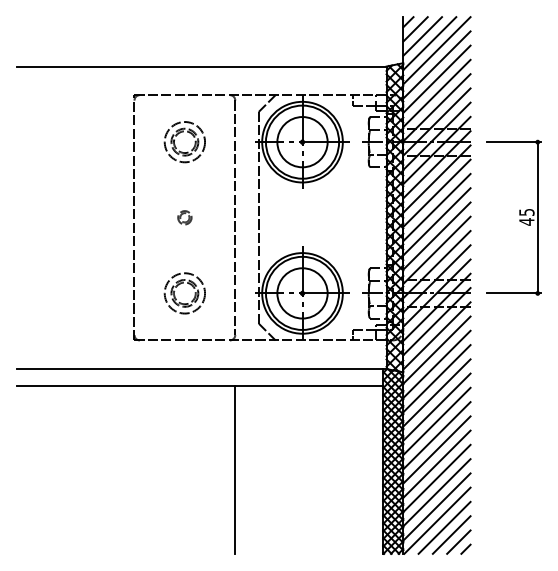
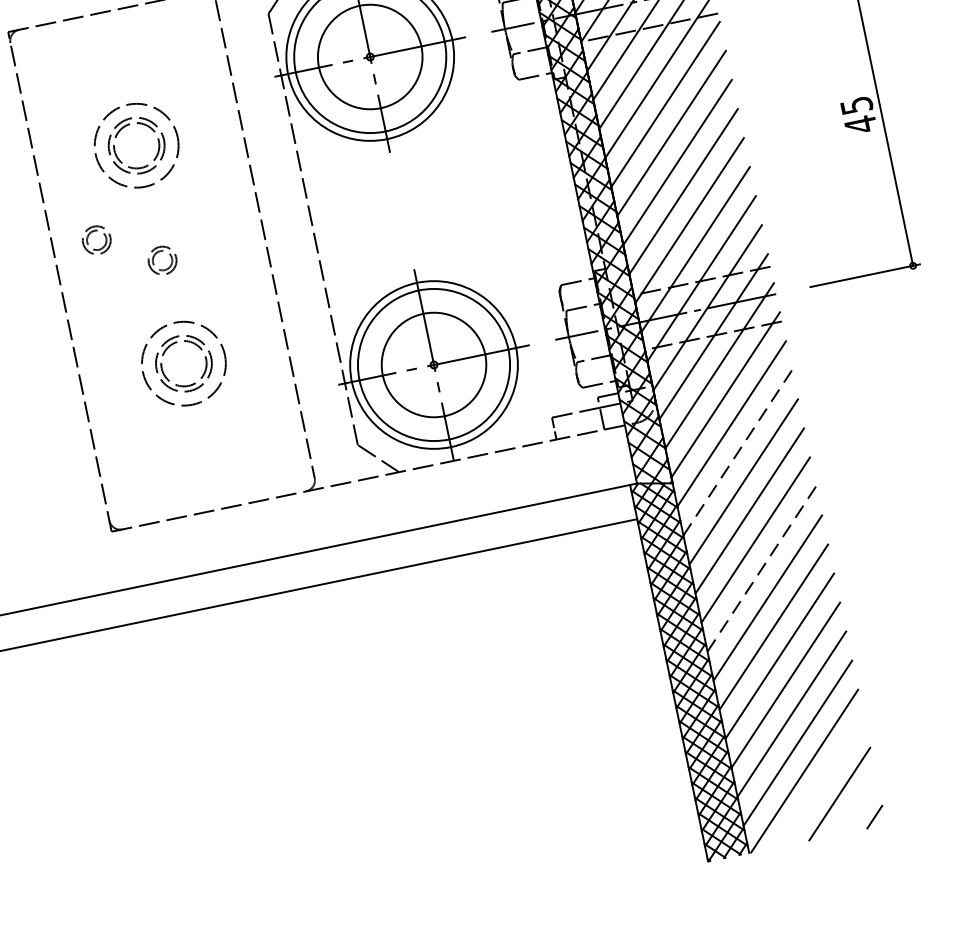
part: (175, 144) -> (118, 154), moved
circle: (155, 201) -> (95, 239), added
part: (175, 291) -> (164, 363), moved
line: (436, 364) -> (736, 453), solid -> dashed
line: (436, 421) -> (760, 569), solid -> dashed
line: (235, 469) -> (371, 751), removed
line: (444, 527) -> (821, 781), removed
line: (458, 541) -> (856, 804), removed

